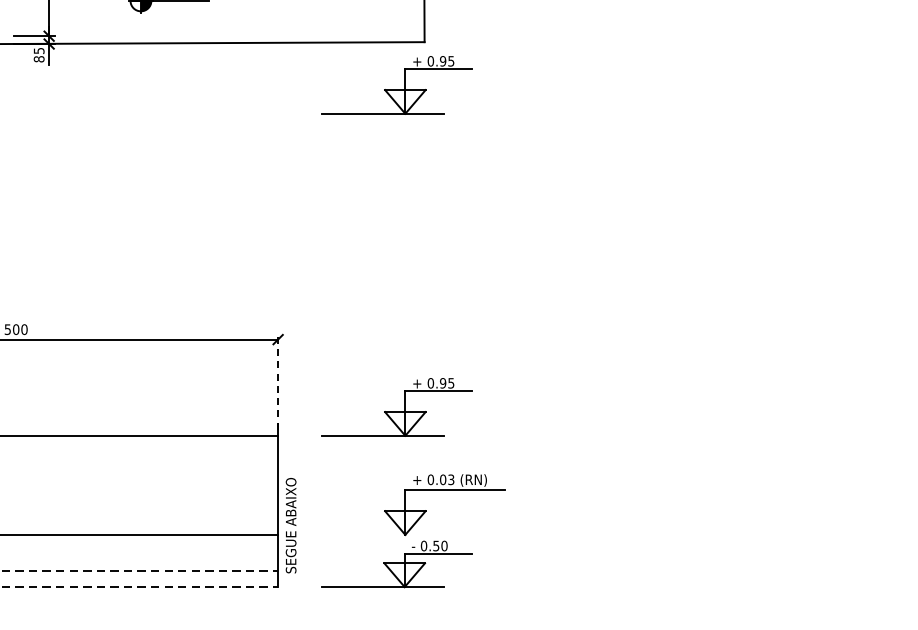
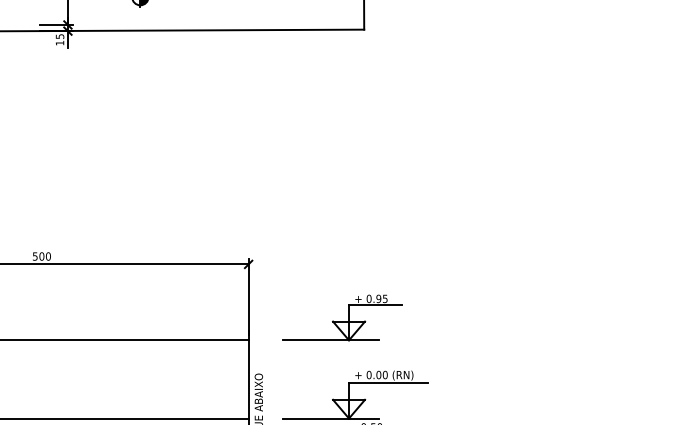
text: (38, 59) -> (59, 43), 85 -> 15
part: (396, 85) -> (342, 63), removed
line: (278, 380) -> (248, 296), dashed -> solid
text: (451, 479) -> (385, 374), 0.03 -> 0.00
line: (382, 534) -> (330, 418), added

